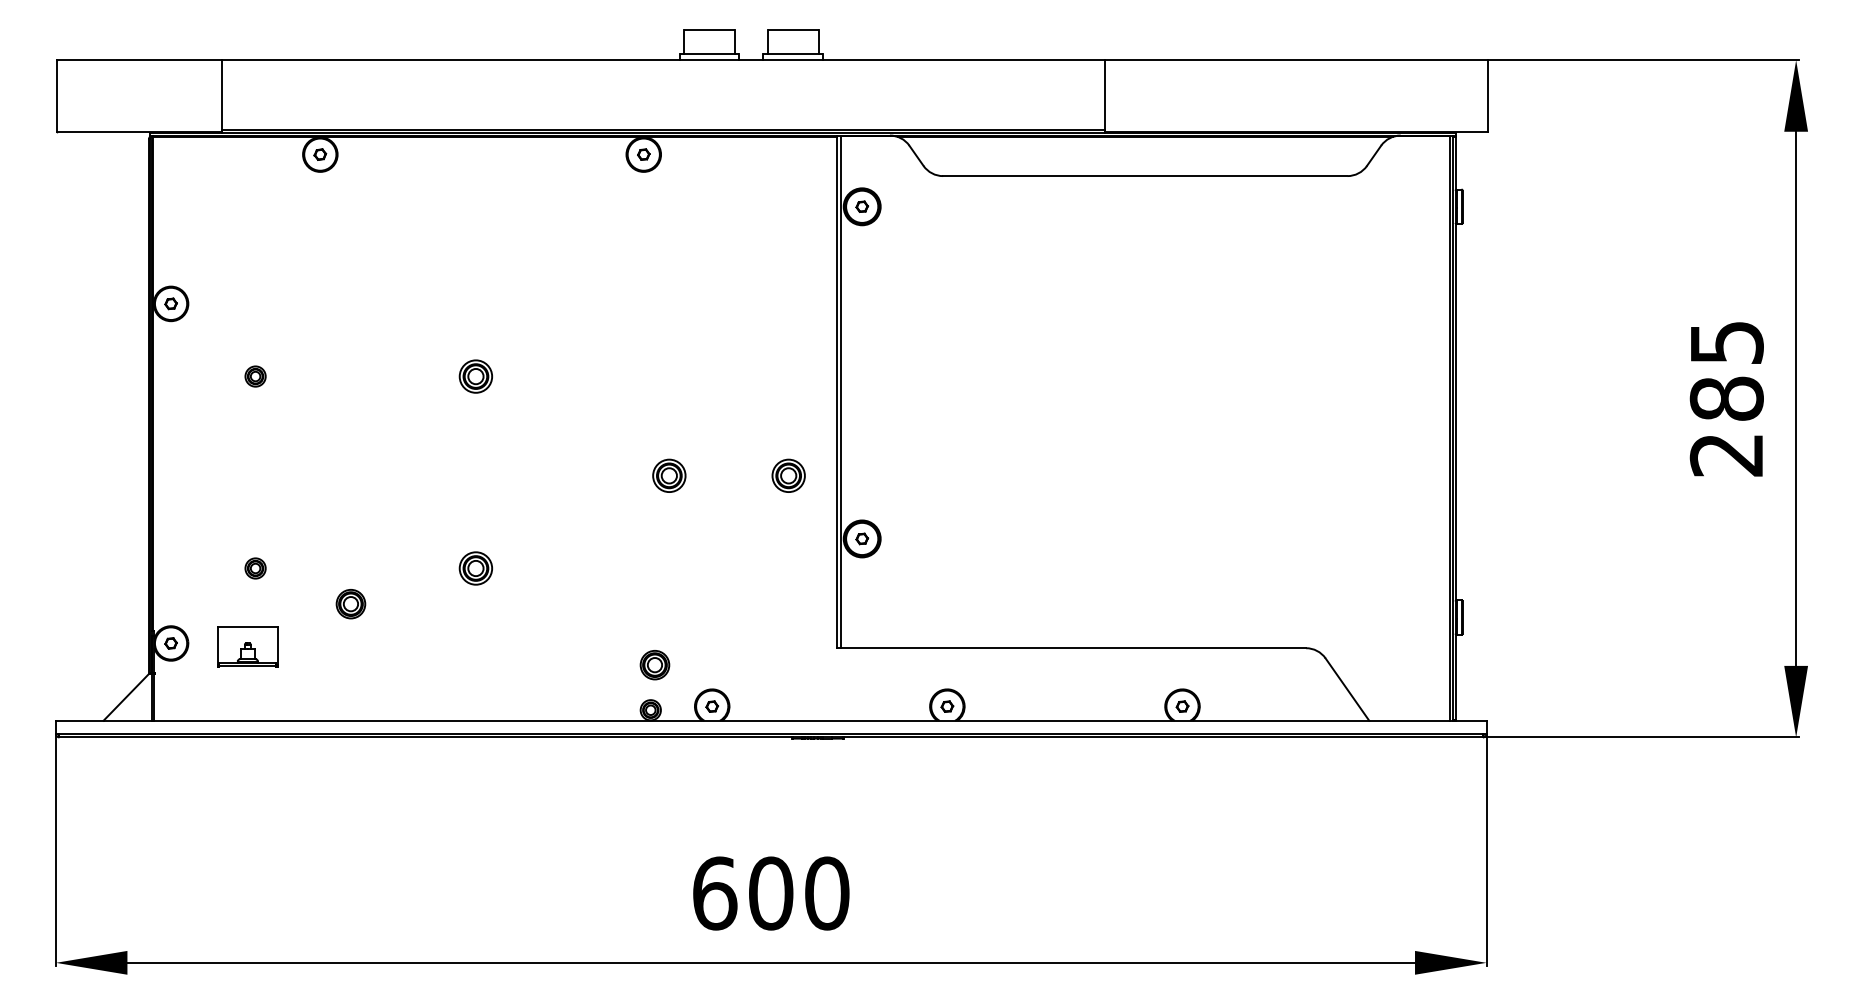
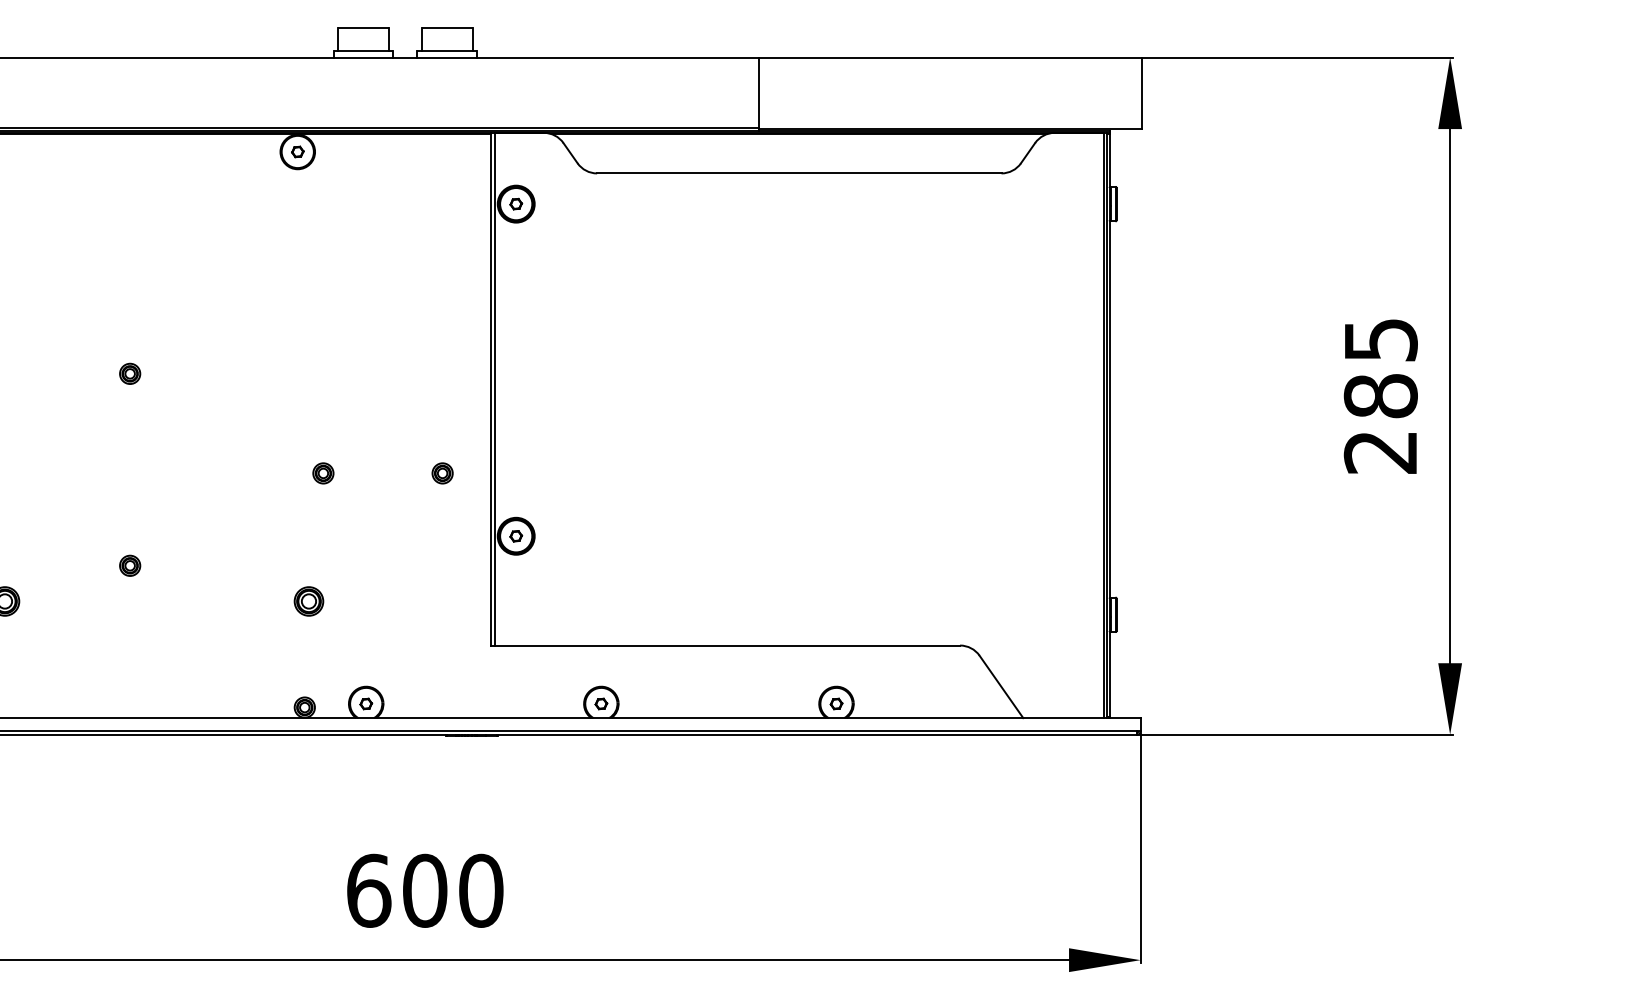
part: (476, 376) -> (130, 373), size x0.62
part: (669, 476) -> (323, 473), size x0.62
part: (788, 476) -> (442, 473), size x0.62
part: (476, 568) -> (130, 565), size x0.62
part: (654, 665) -> (308, 601), moved

